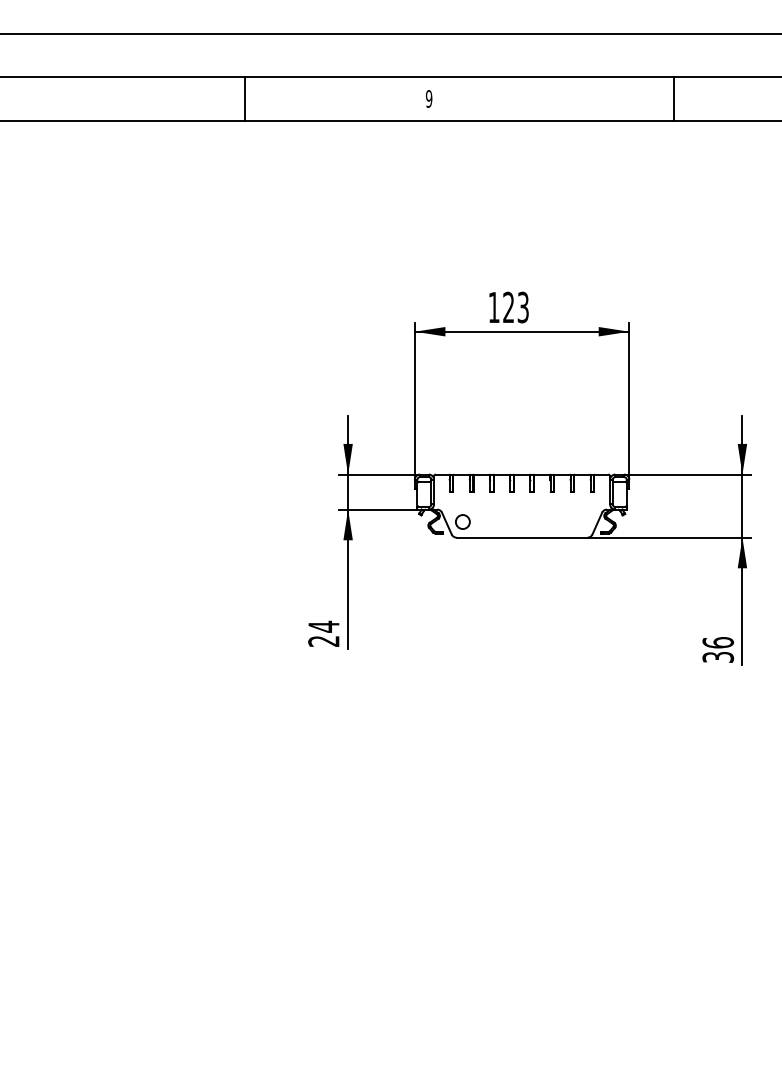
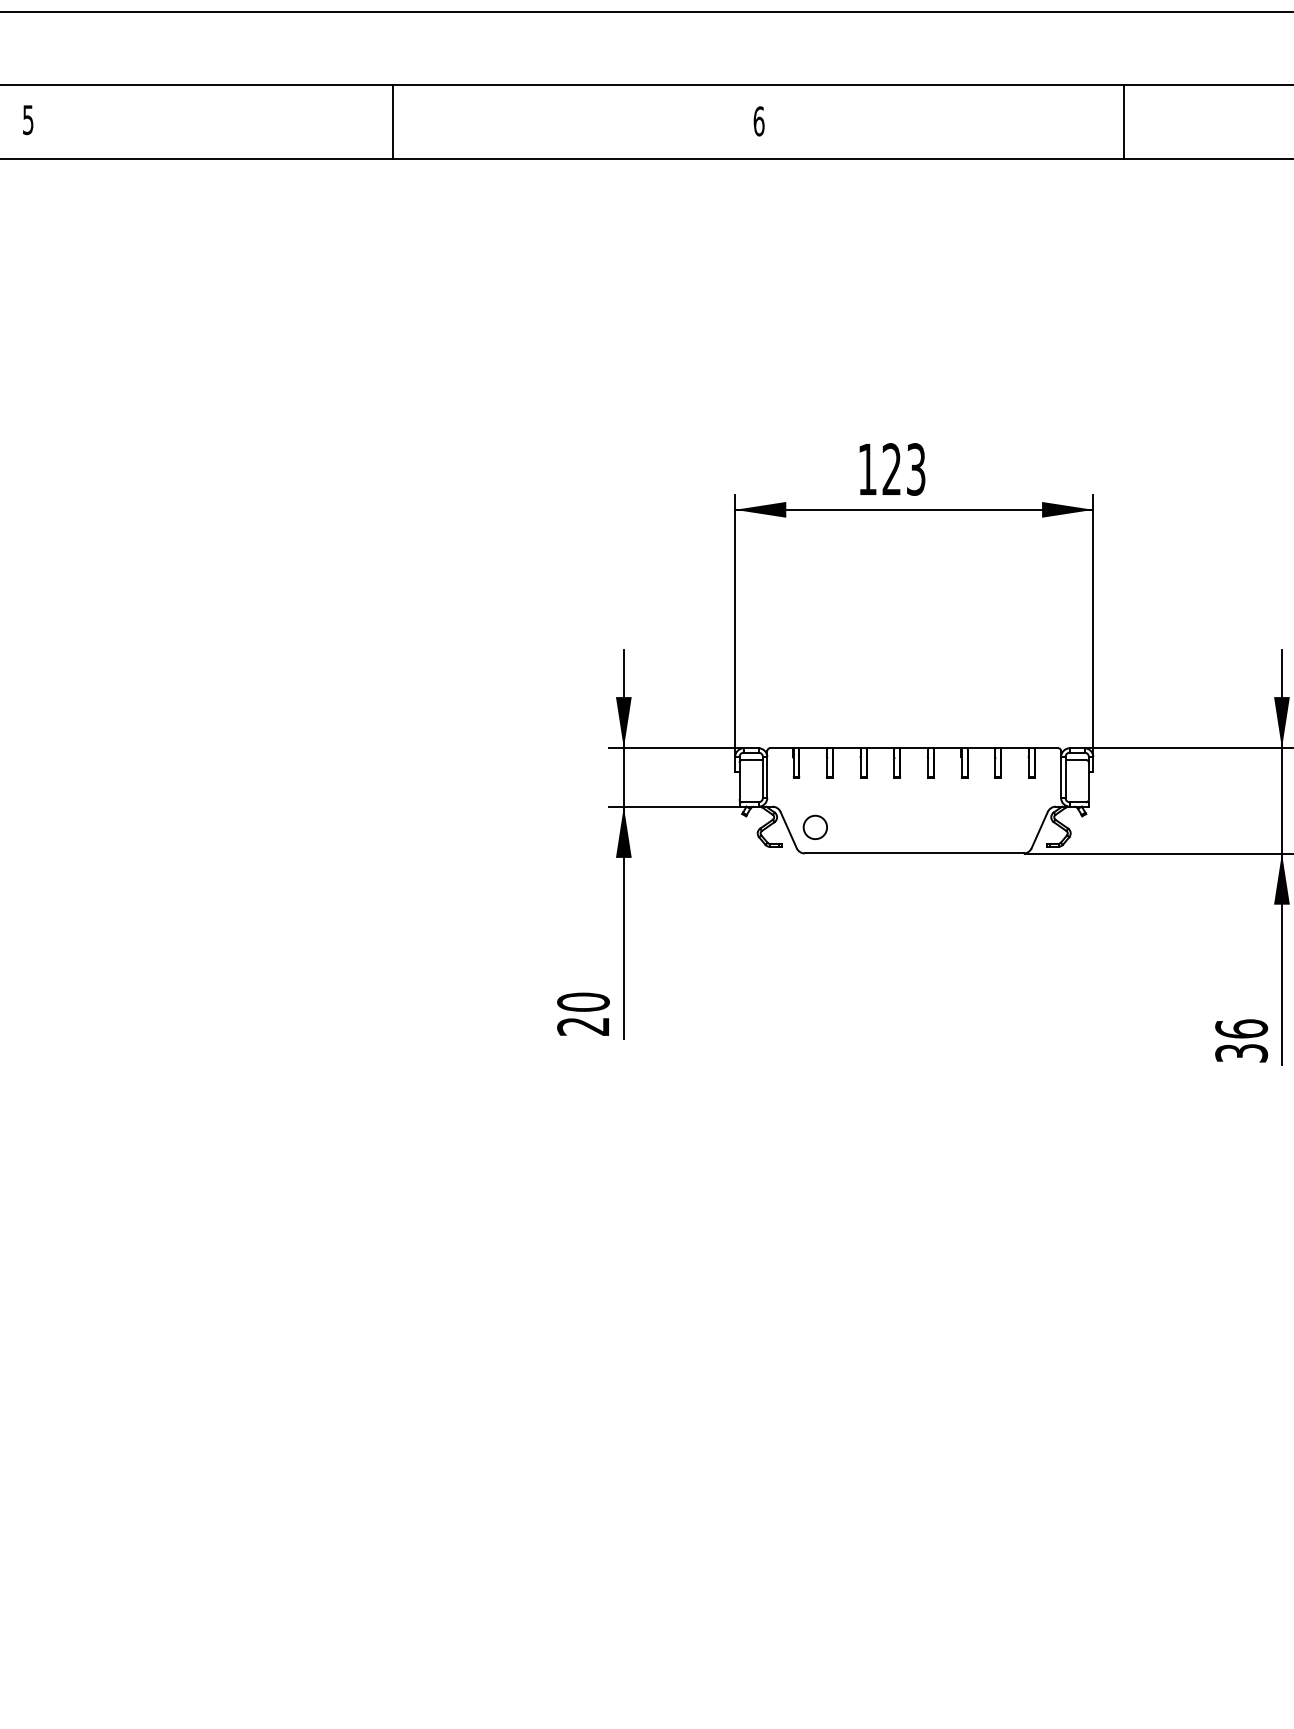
text: (428, 98) -> (757, 120), 9 -> 6
line: (244, 99) -> (392, 122), moved
line: (673, 99) -> (1123, 122), moved
text: (323, 626) -> (582, 1001), 24 -> 20

